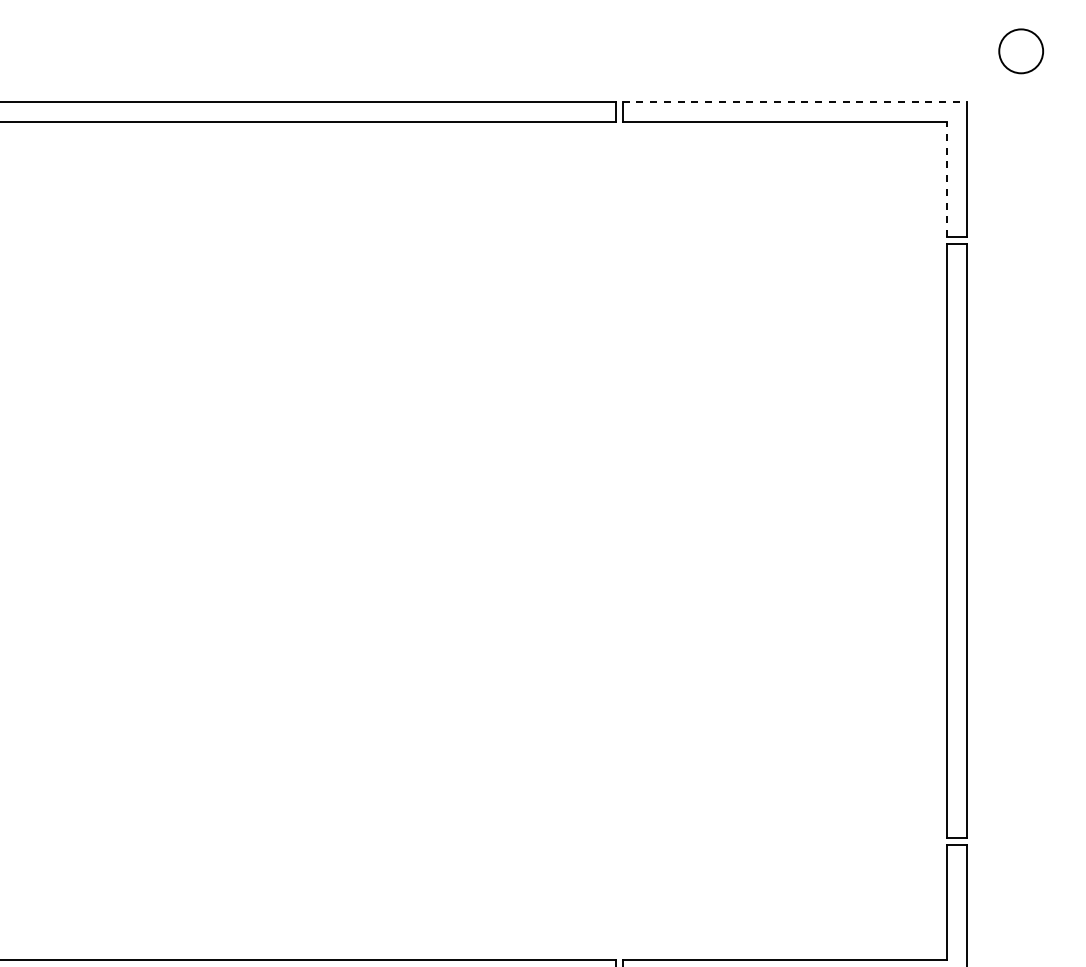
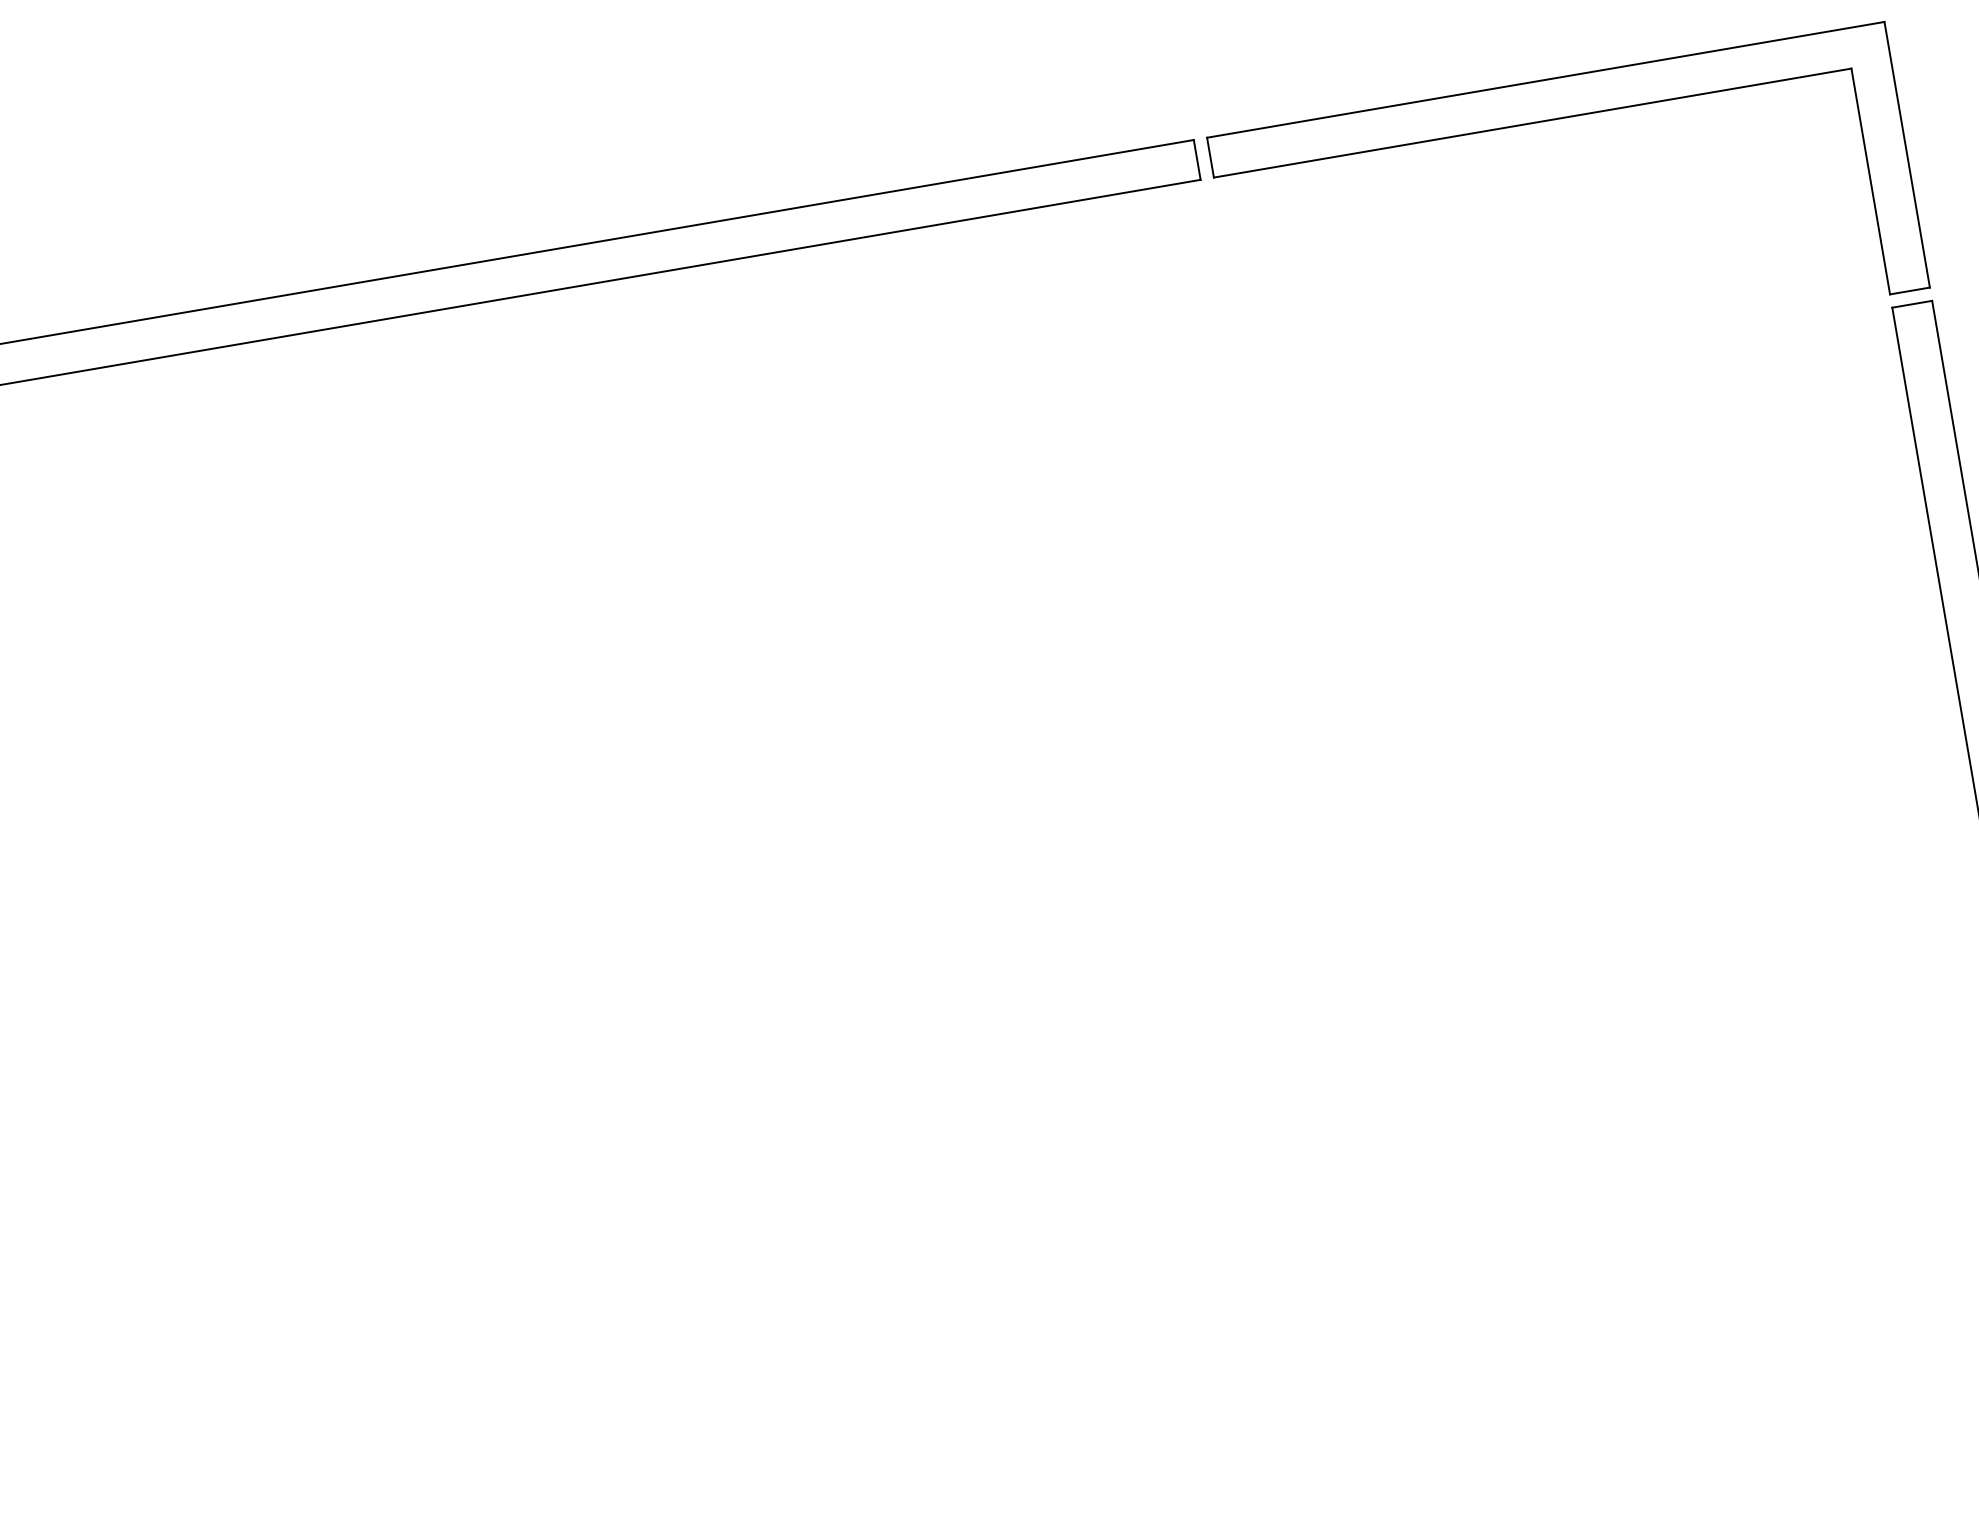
line: (795, 102) -> (1547, 80), dashed -> solid
line: (946, 179) -> (1869, 181), dashed -> solid

